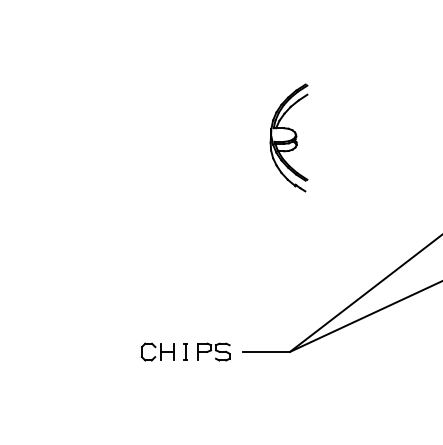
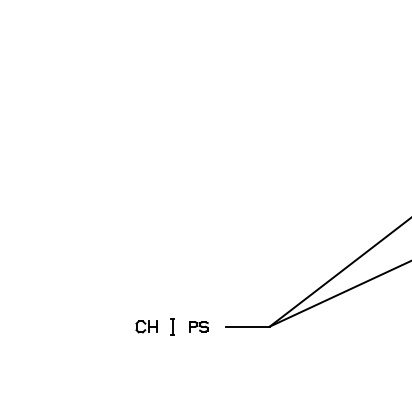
part: (288, 137) -> (268, 127), removed
part: (157, 351) -> (146, 326), size x0.7
part: (213, 351) -> (198, 326), size x0.6

